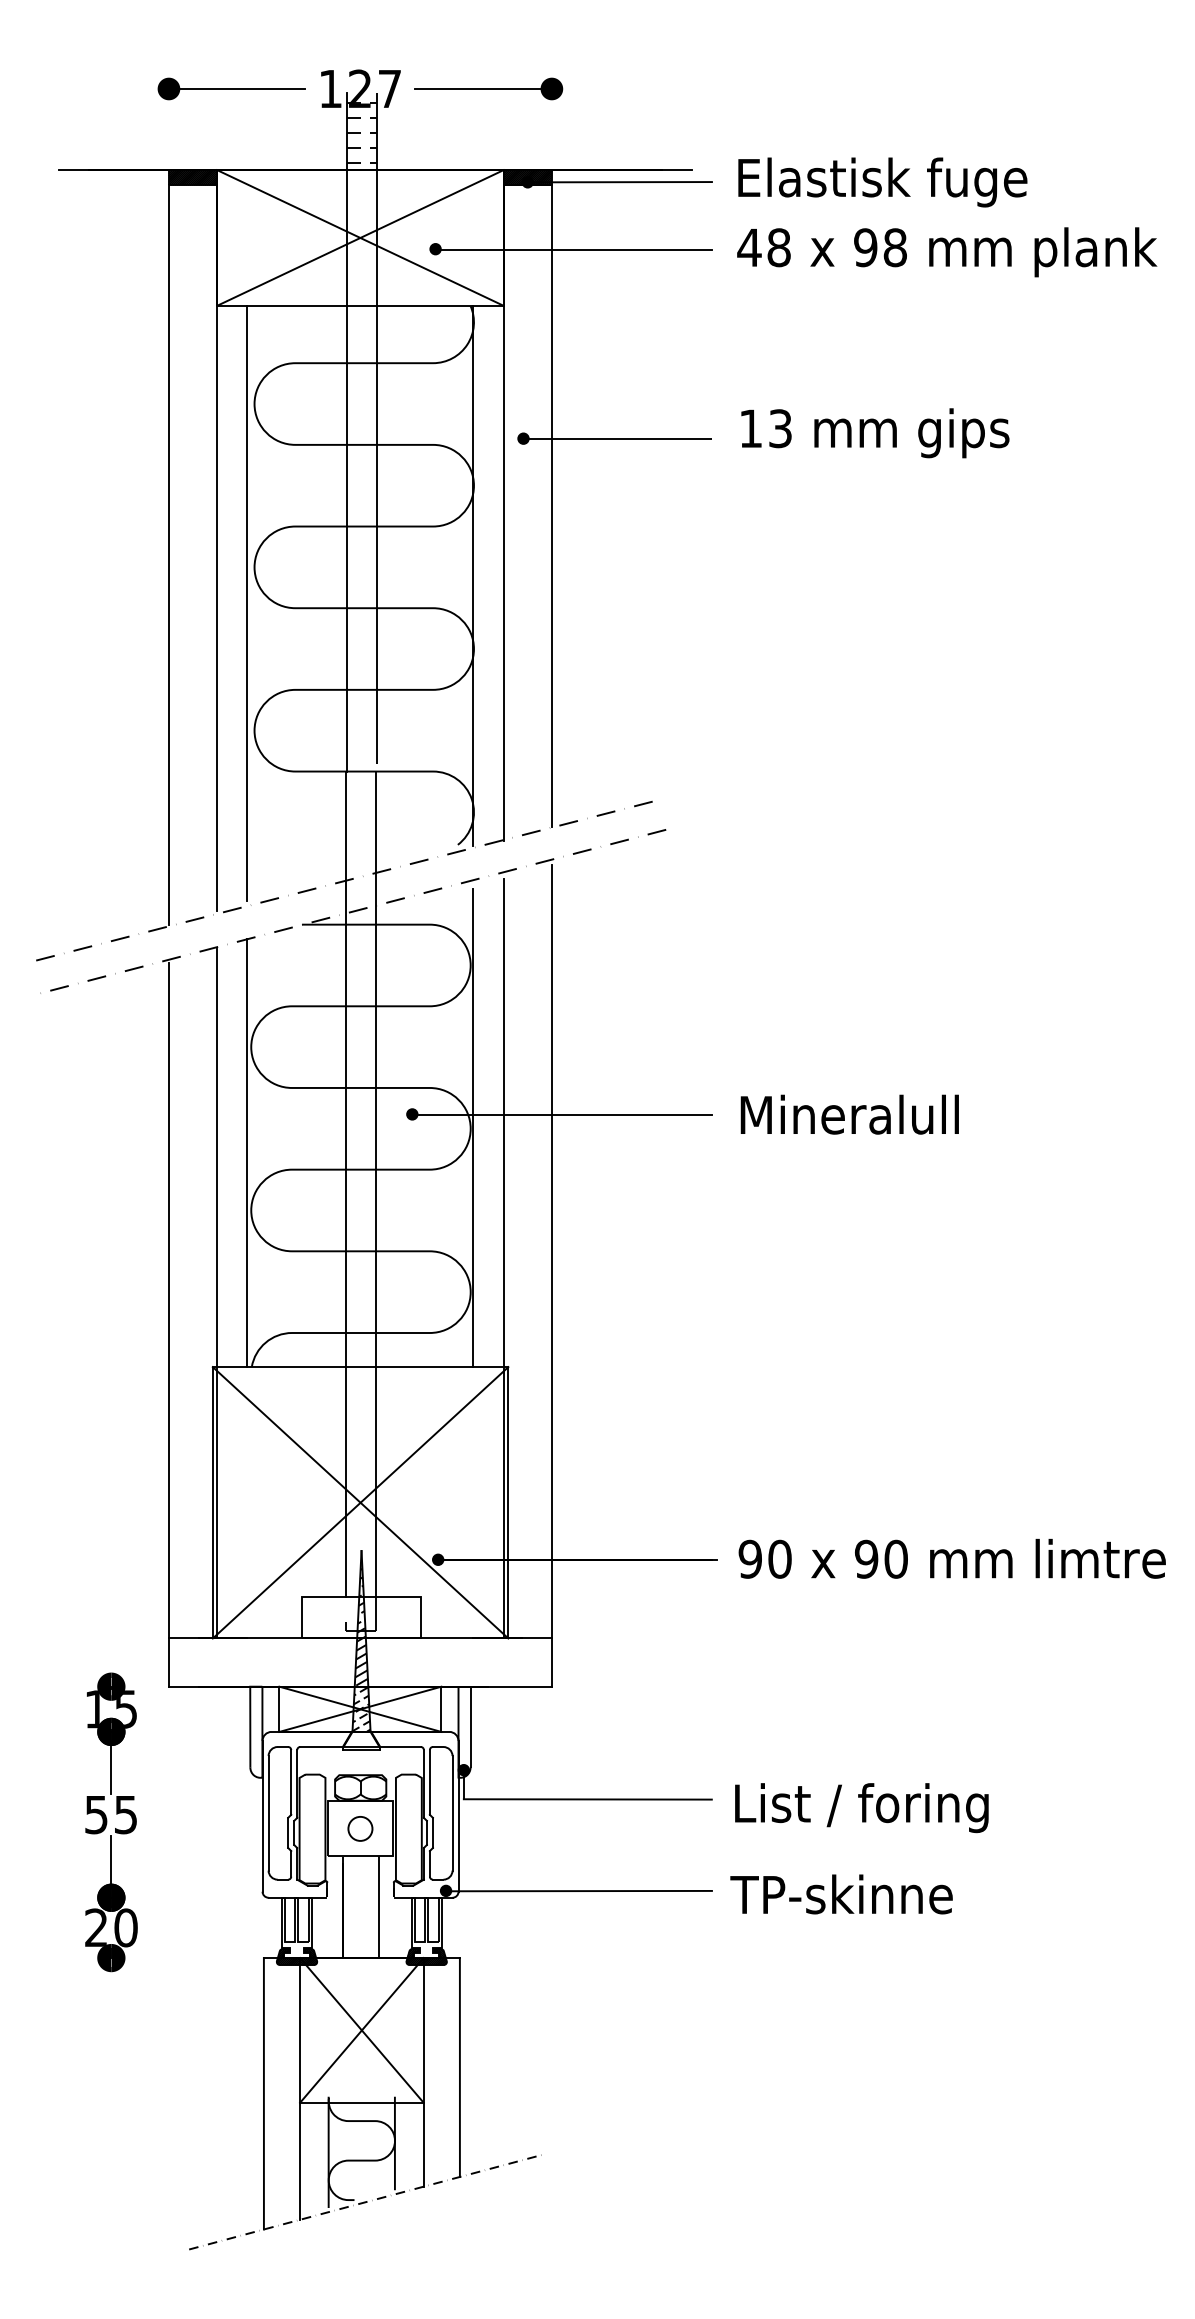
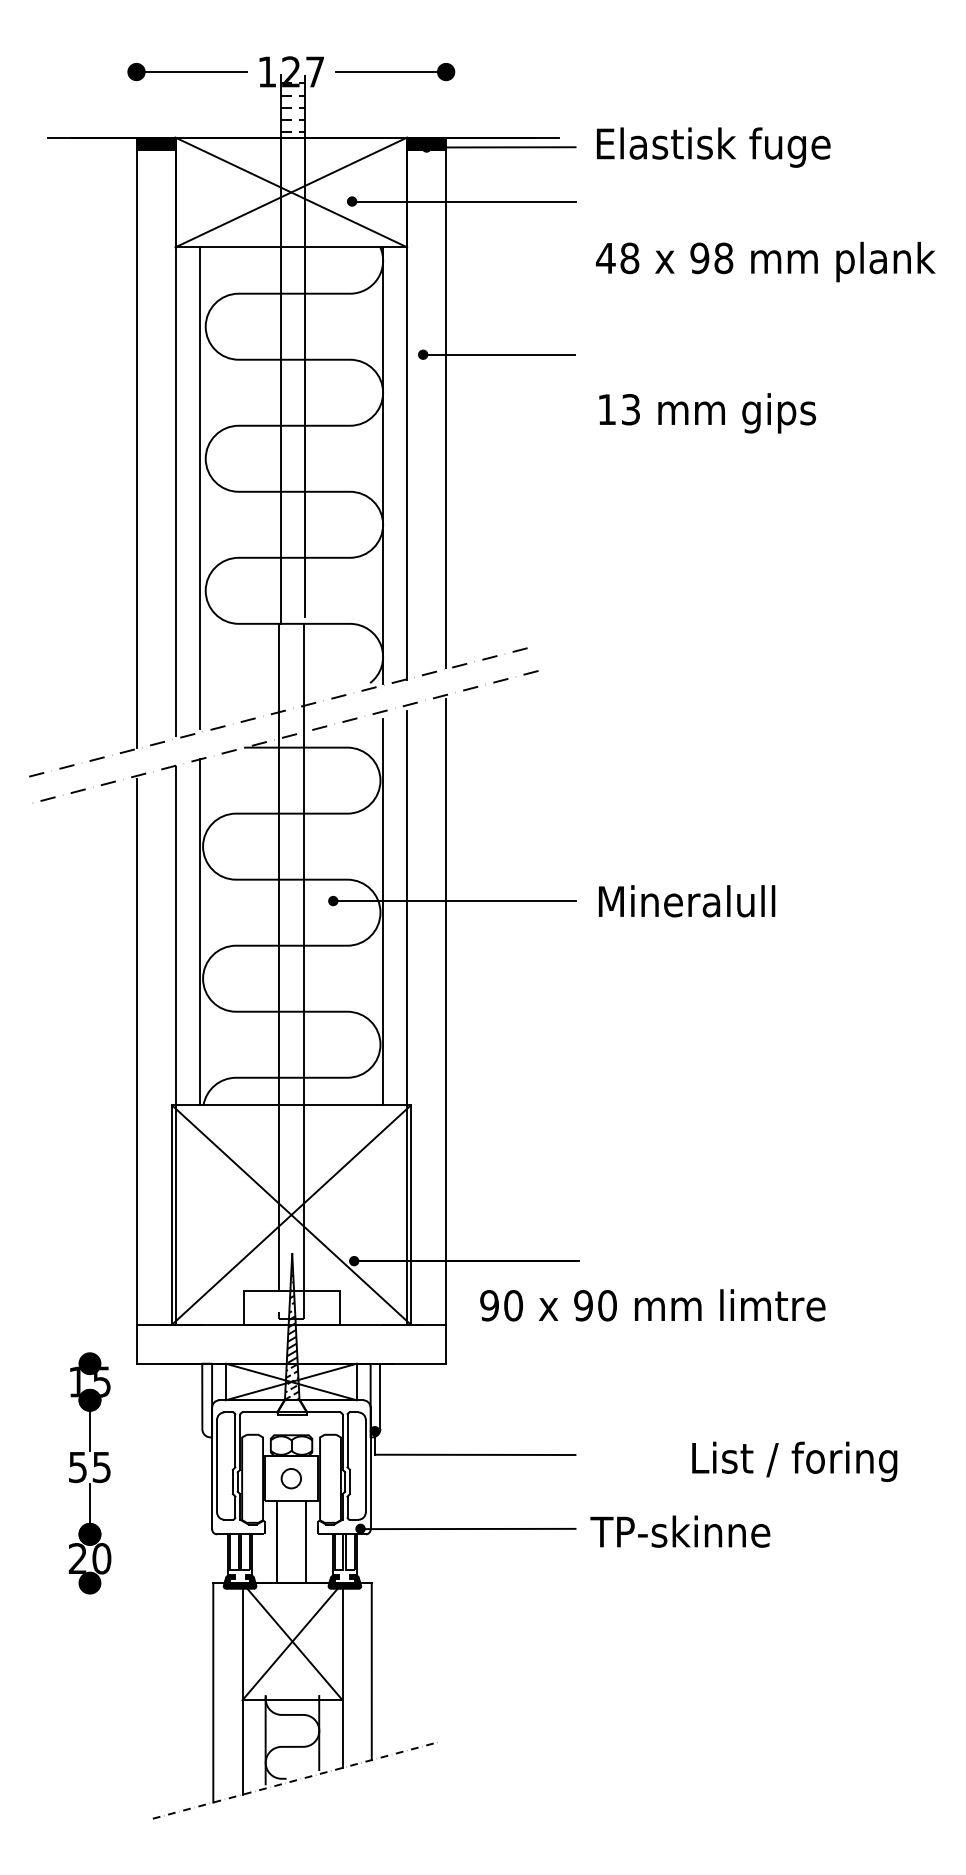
text: (946, 251) -> (765, 261), moved
text: (875, 433) -> (707, 413), moved
text: (951, 1559) -> (652, 1305), moved
text: (861, 1807) -> (794, 1461), moved

